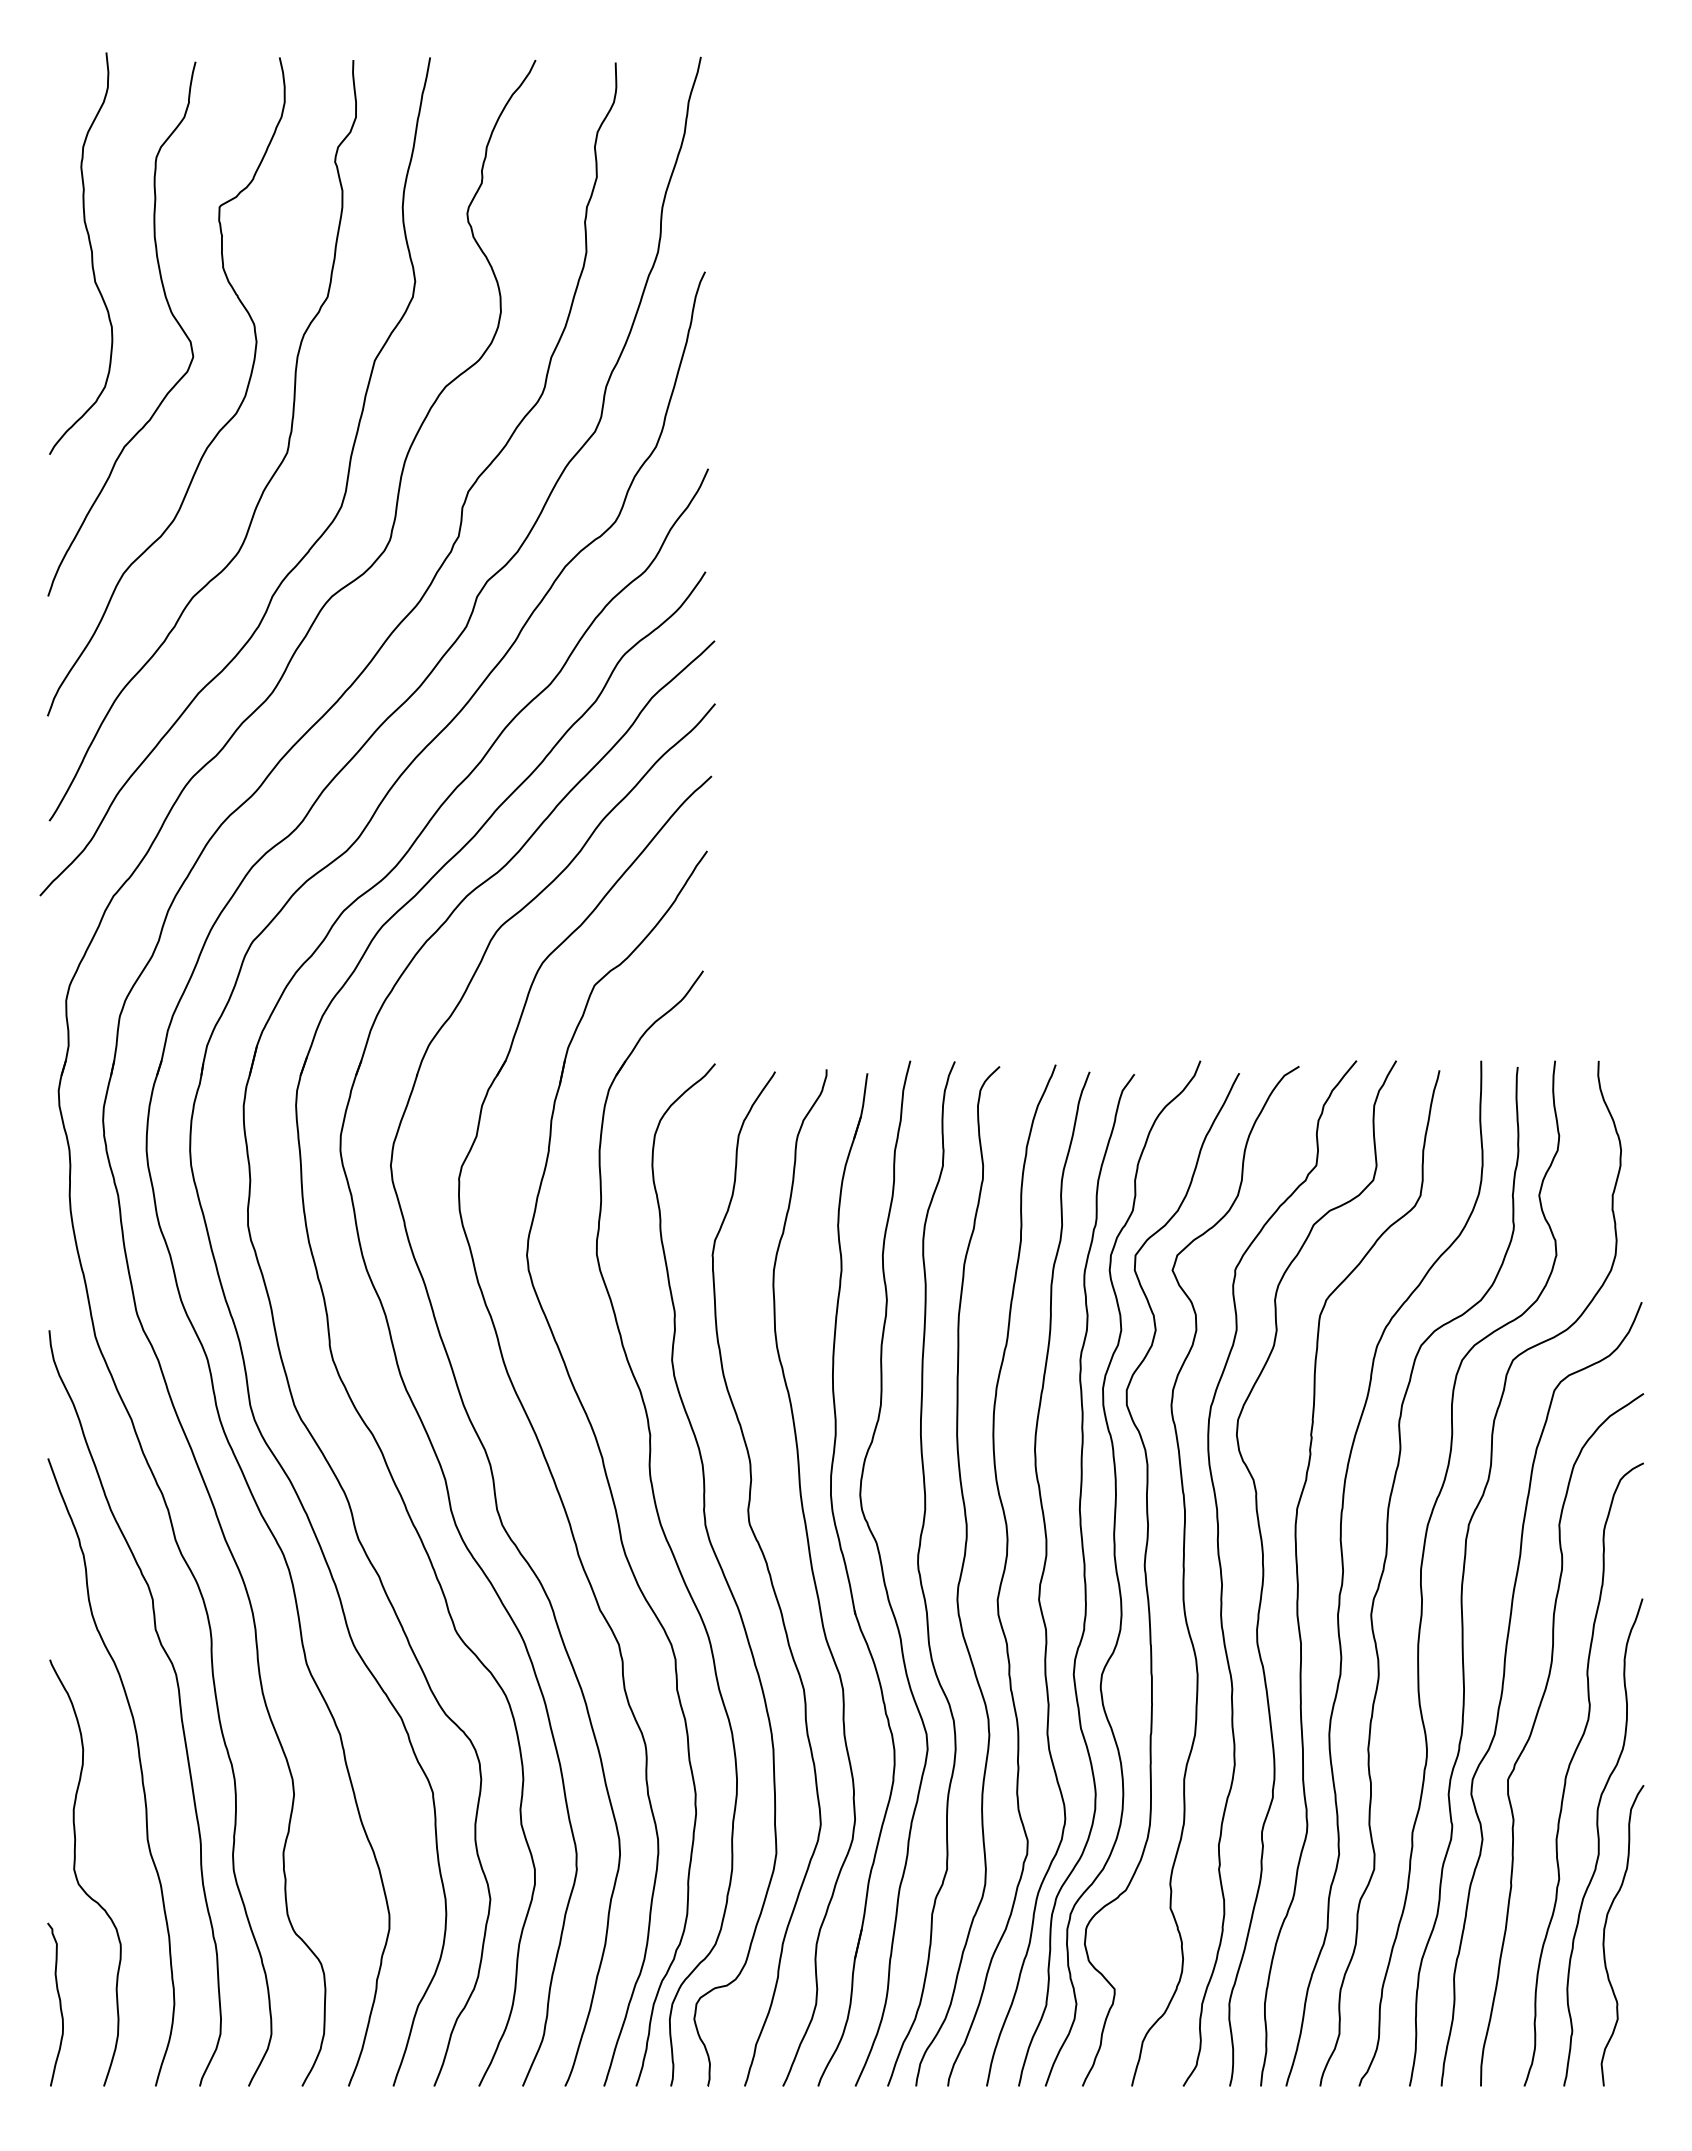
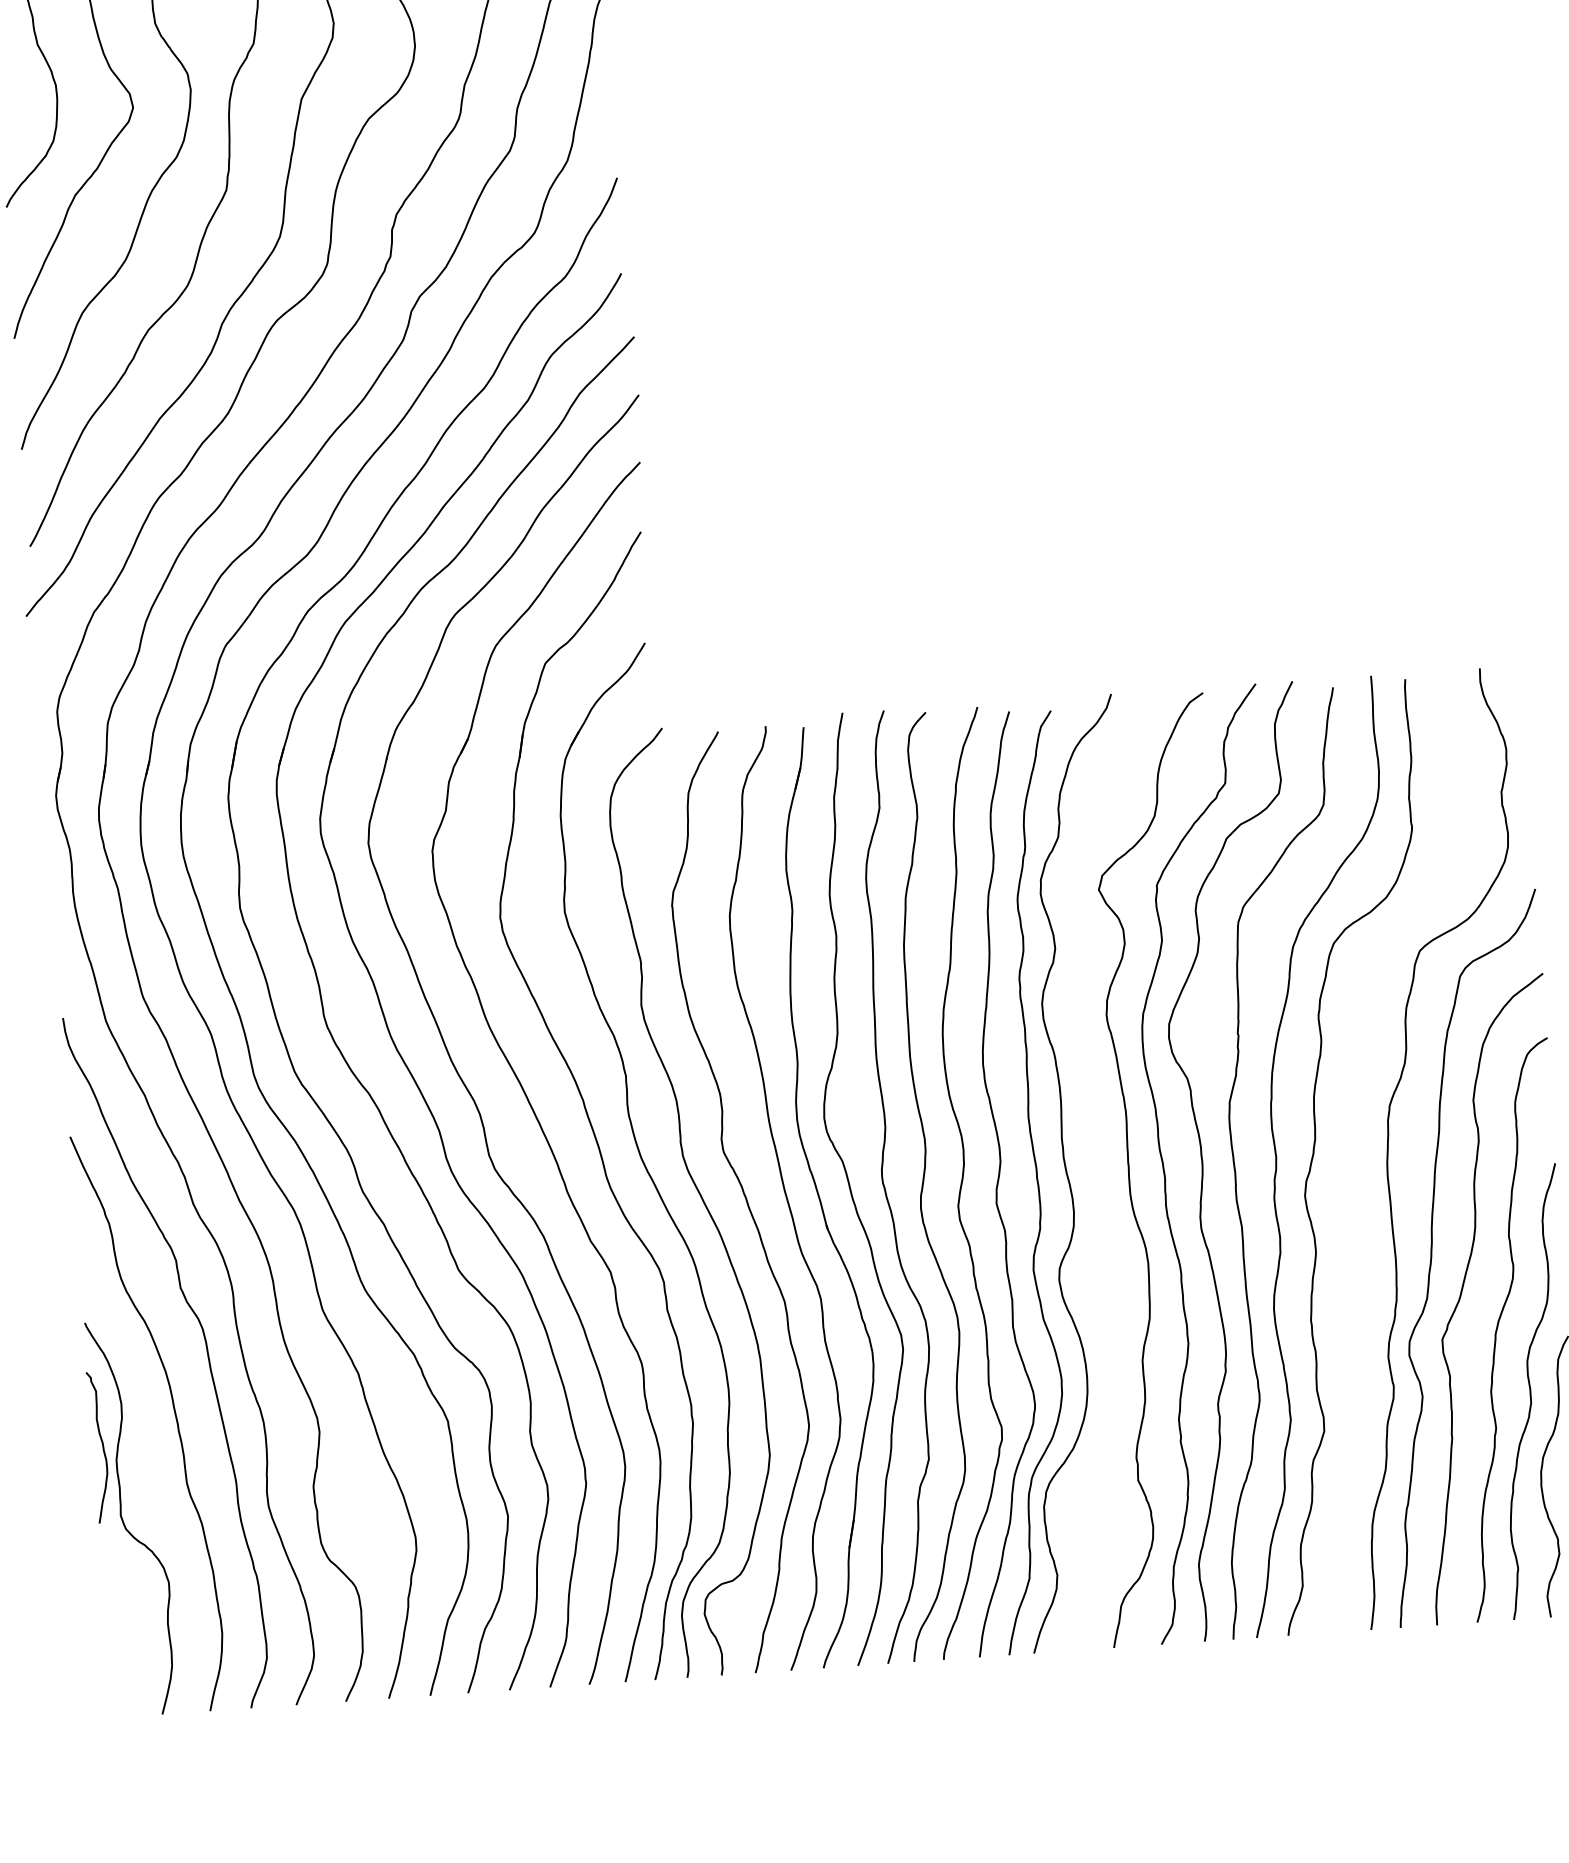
curve: (1422, 1568) -> (1349, 1149), removed
curve: (1147, 1581) -> (1095, 1179), removed
curve: (59, 2004) -> (102, 1447), moved

